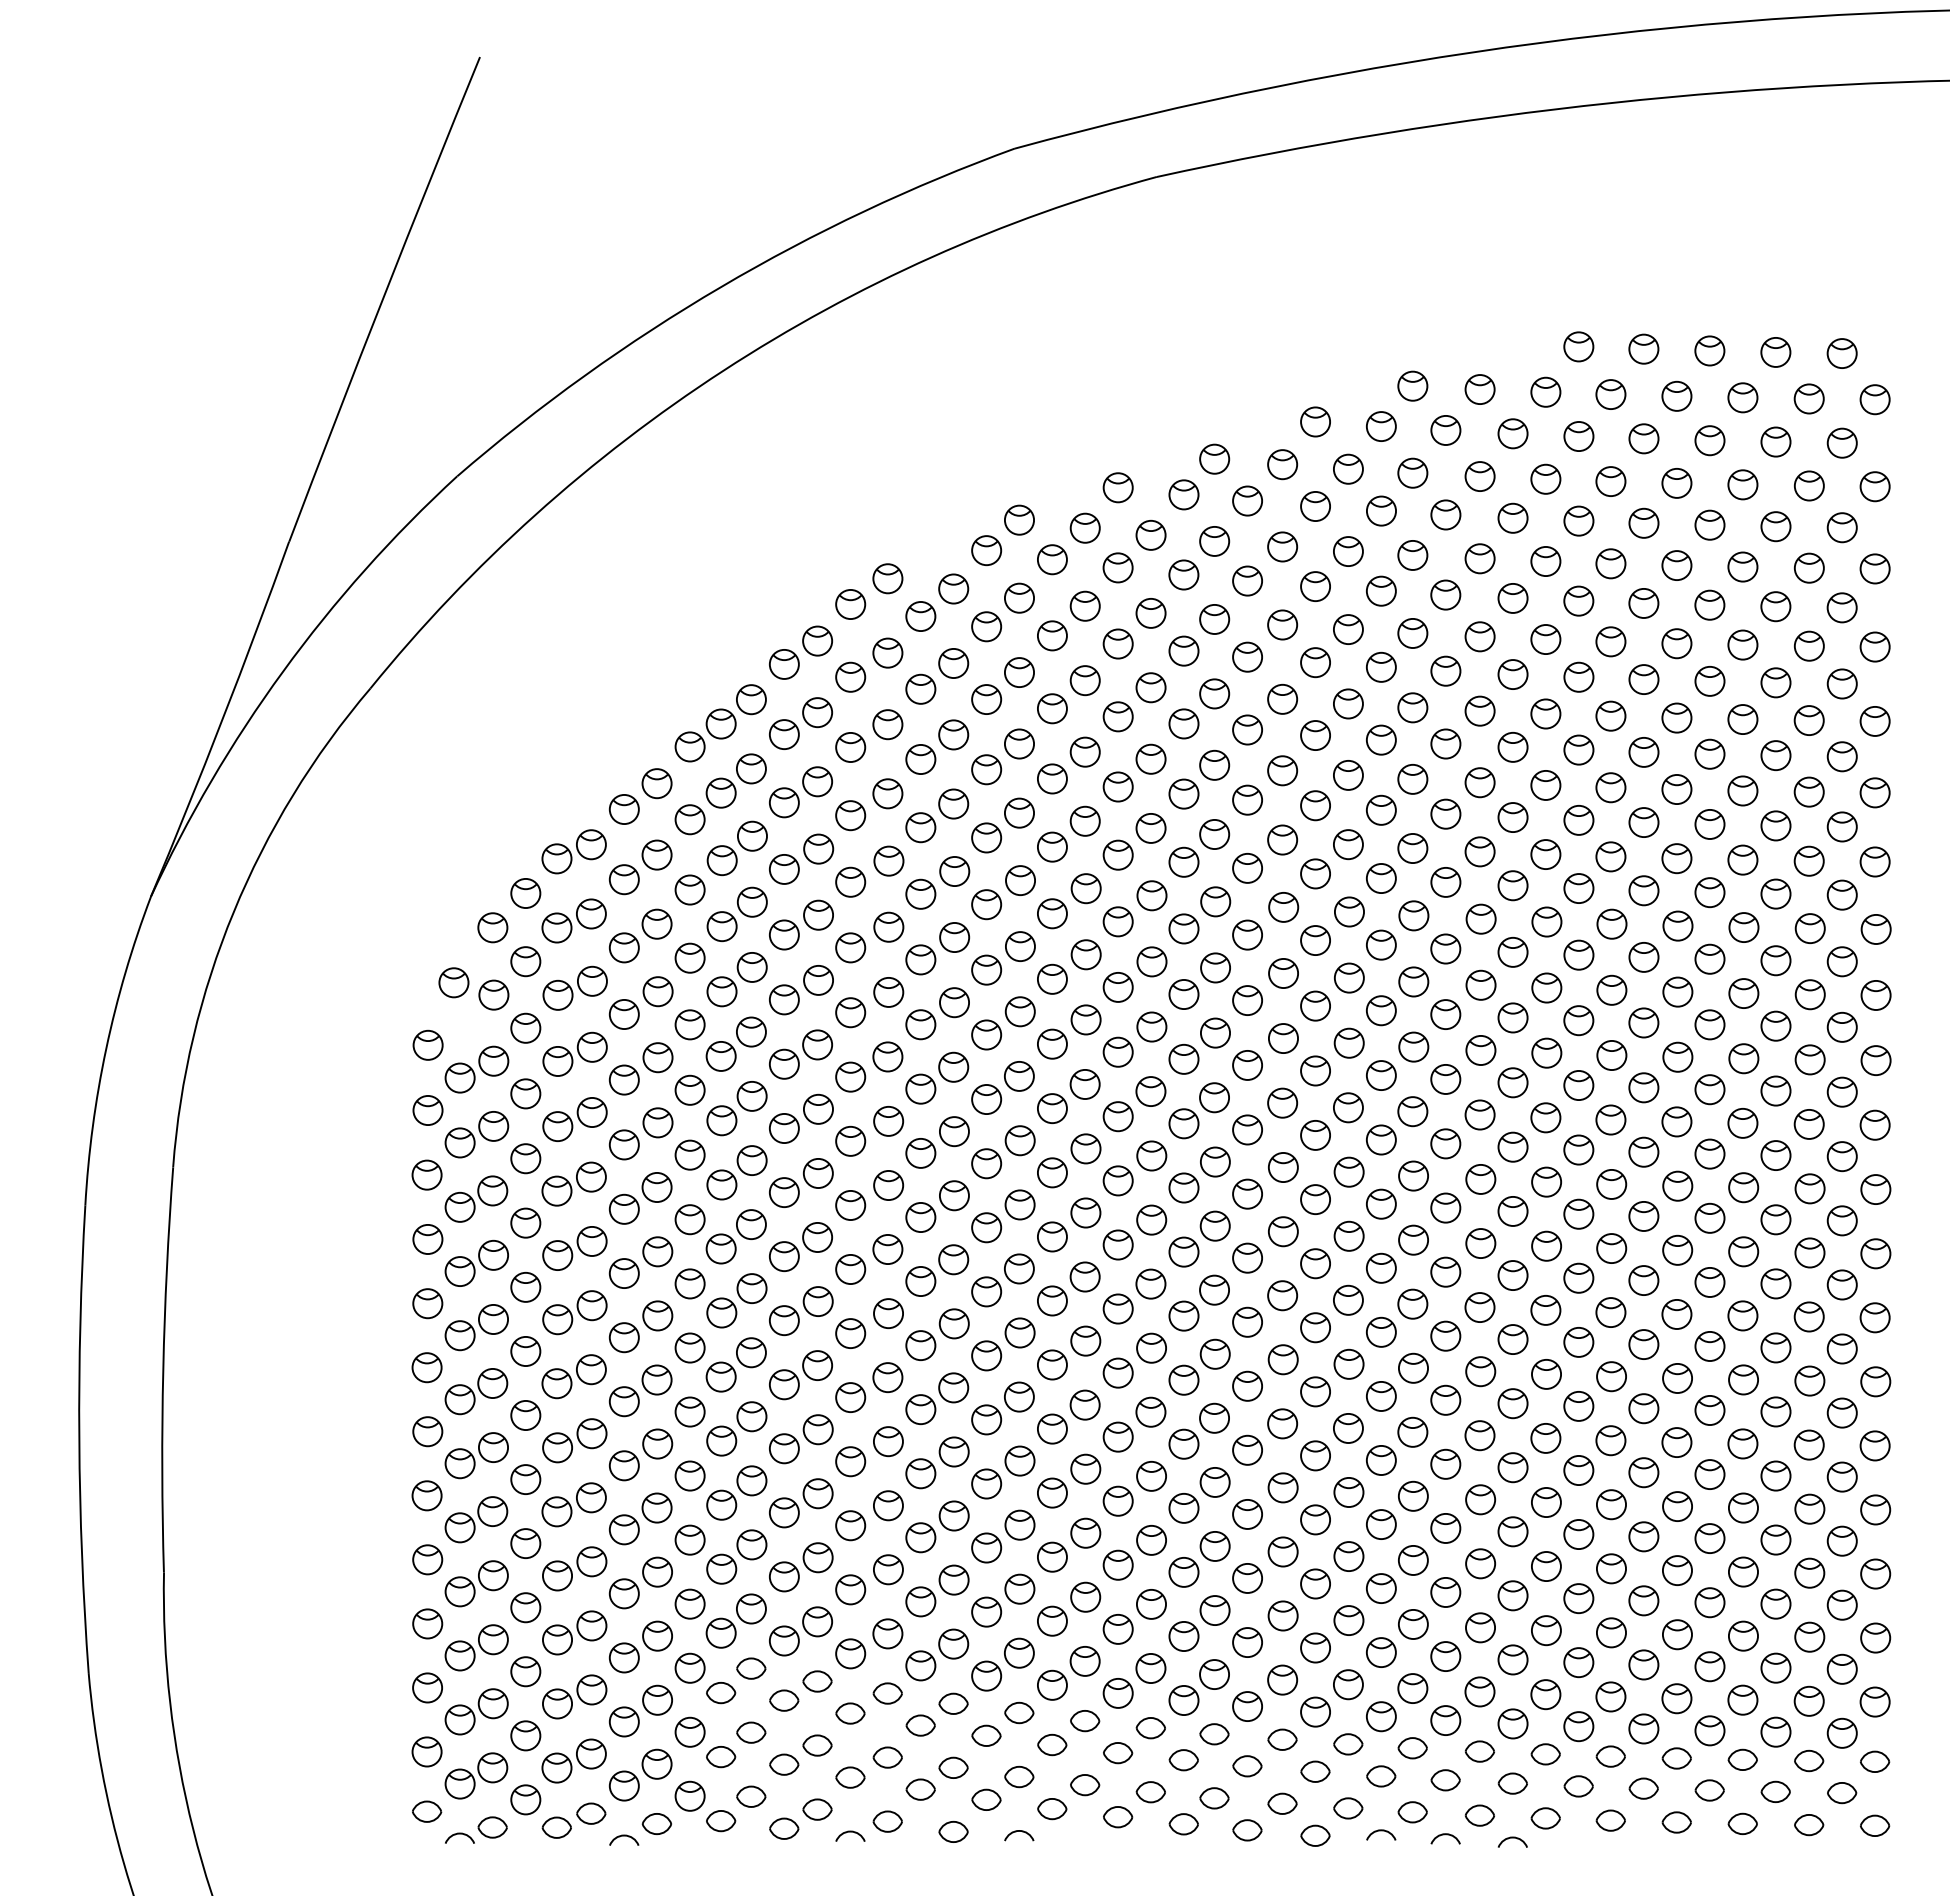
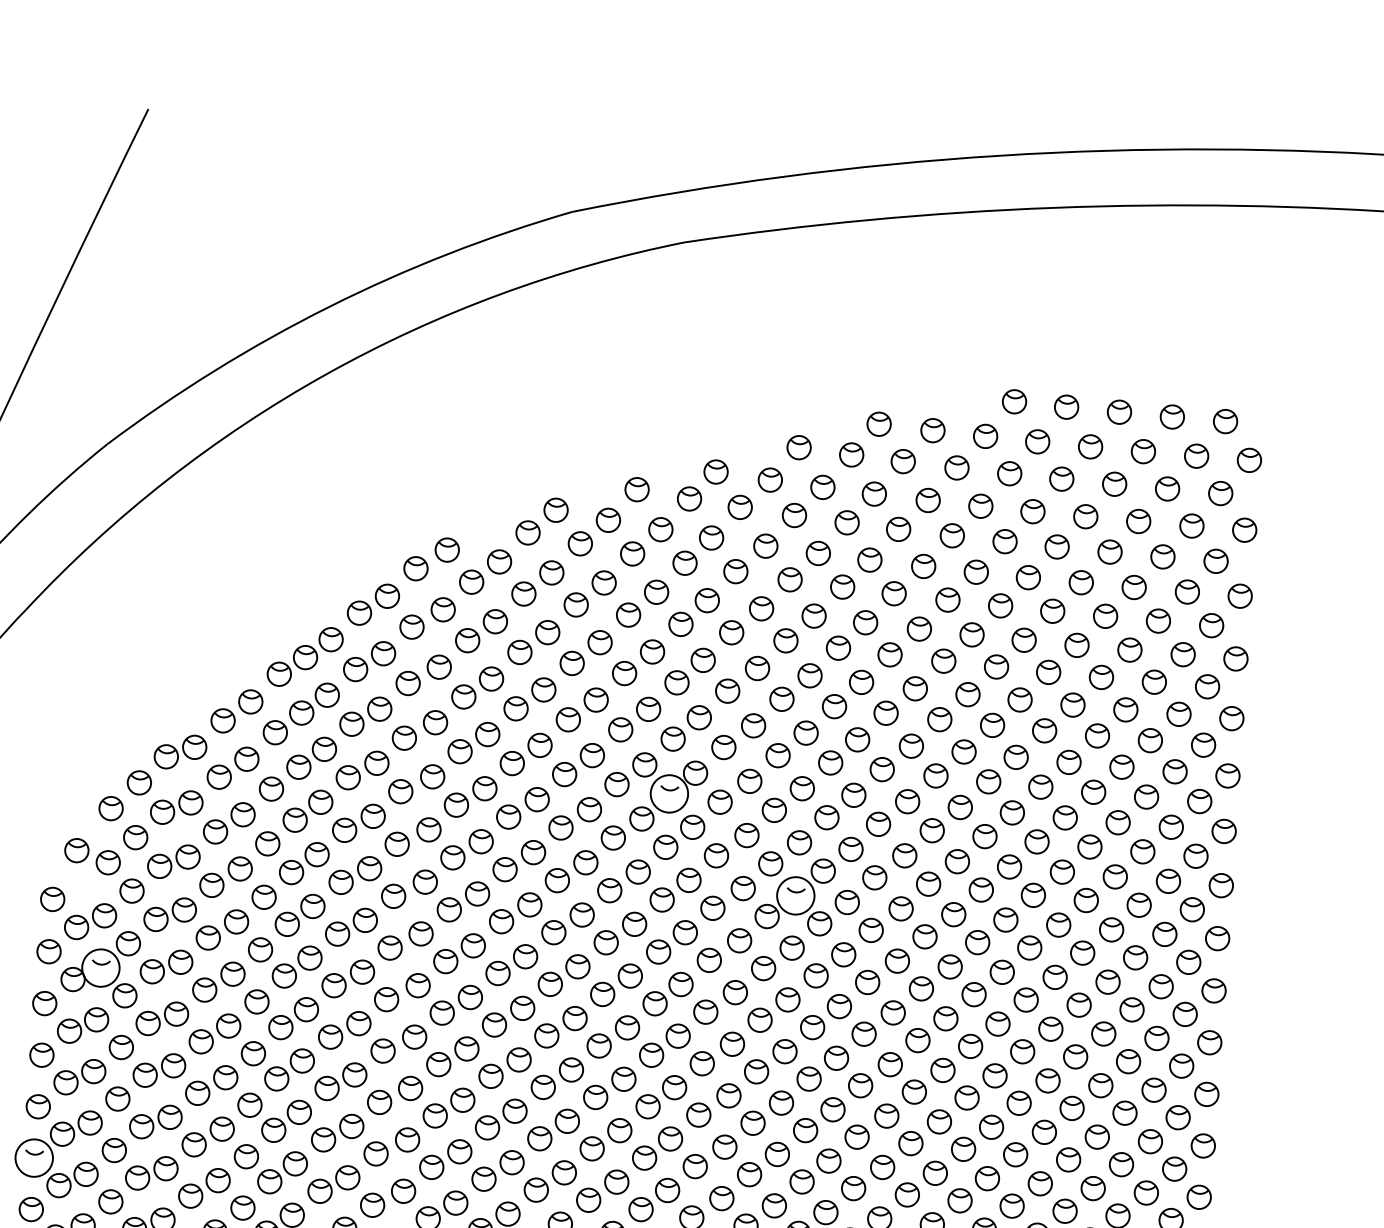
circle: (1183, 861) -> (669, 793), size x1.6
circle: (1348, 977) -> (795, 895), size x1.6
circle: (493, 1125) -> (100, 967), size x1.6
circle: (426, 1367) -> (33, 1157), size x1.6

